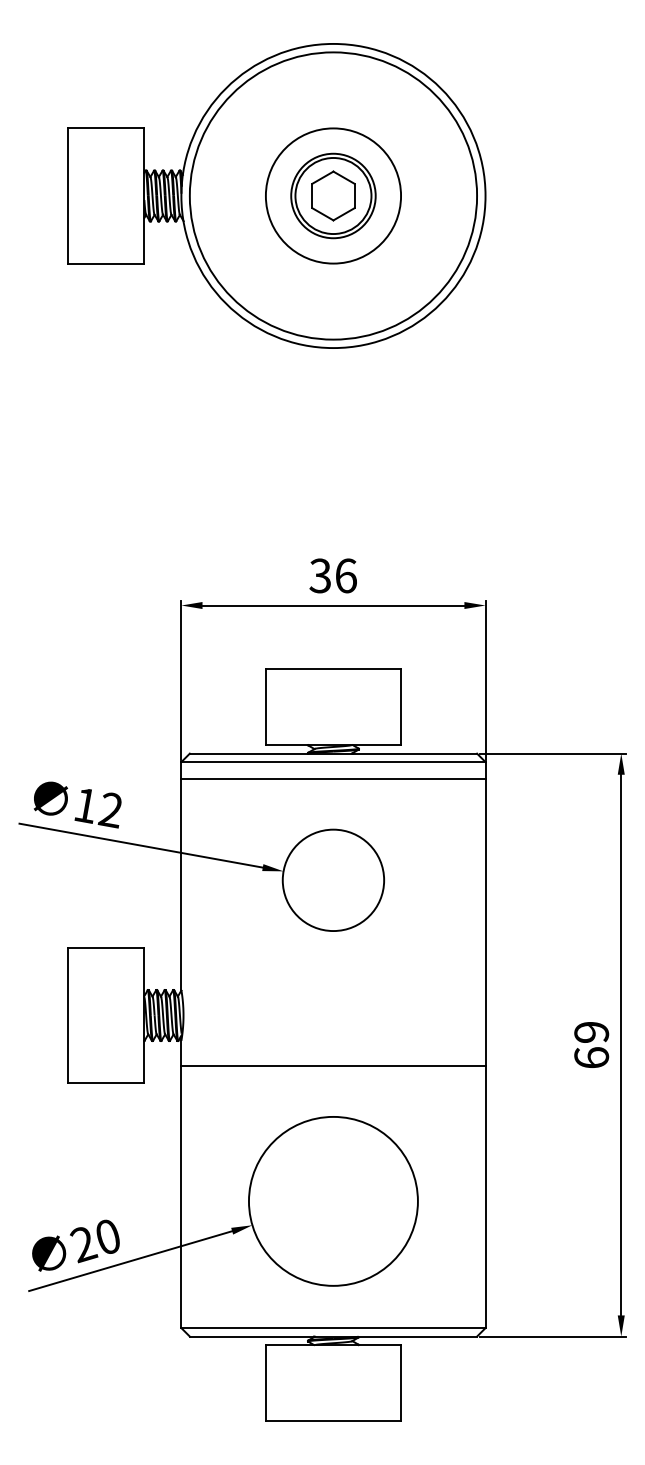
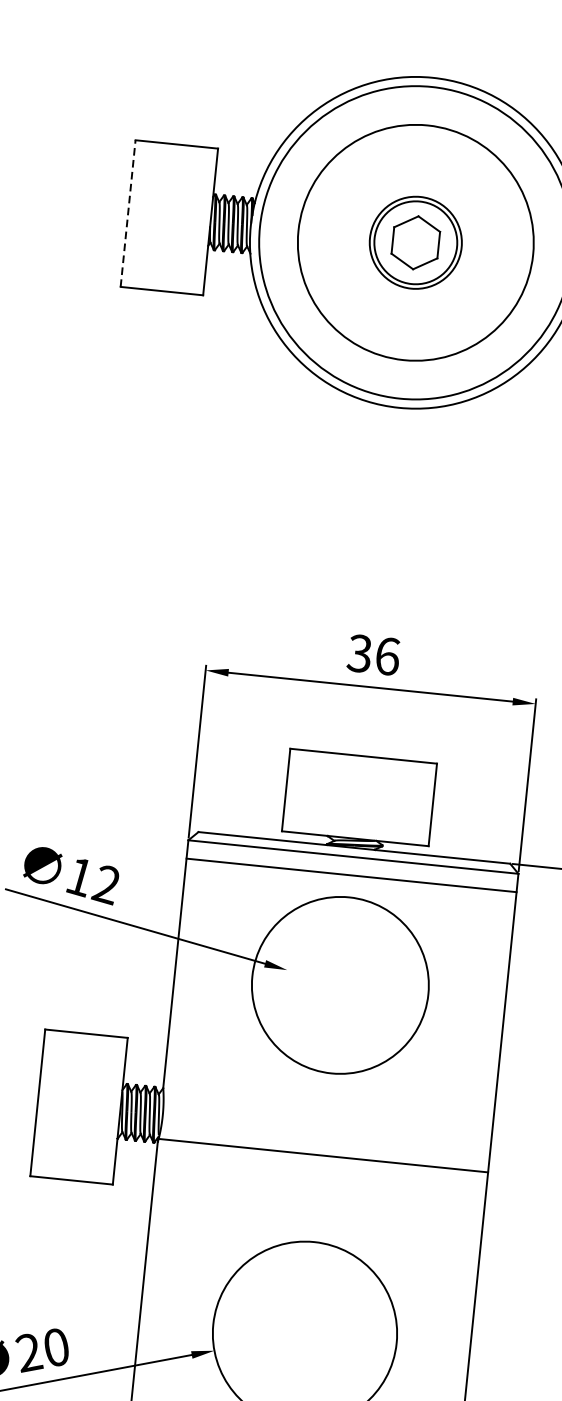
circle: (333, 195) -> (415, 242), size x1.6
line: (68, 196) -> (128, 214), solid -> dashed
circle: (333, 880) -> (340, 985), size x1.6
line: (333, 1066) -> (323, 1155), moved

